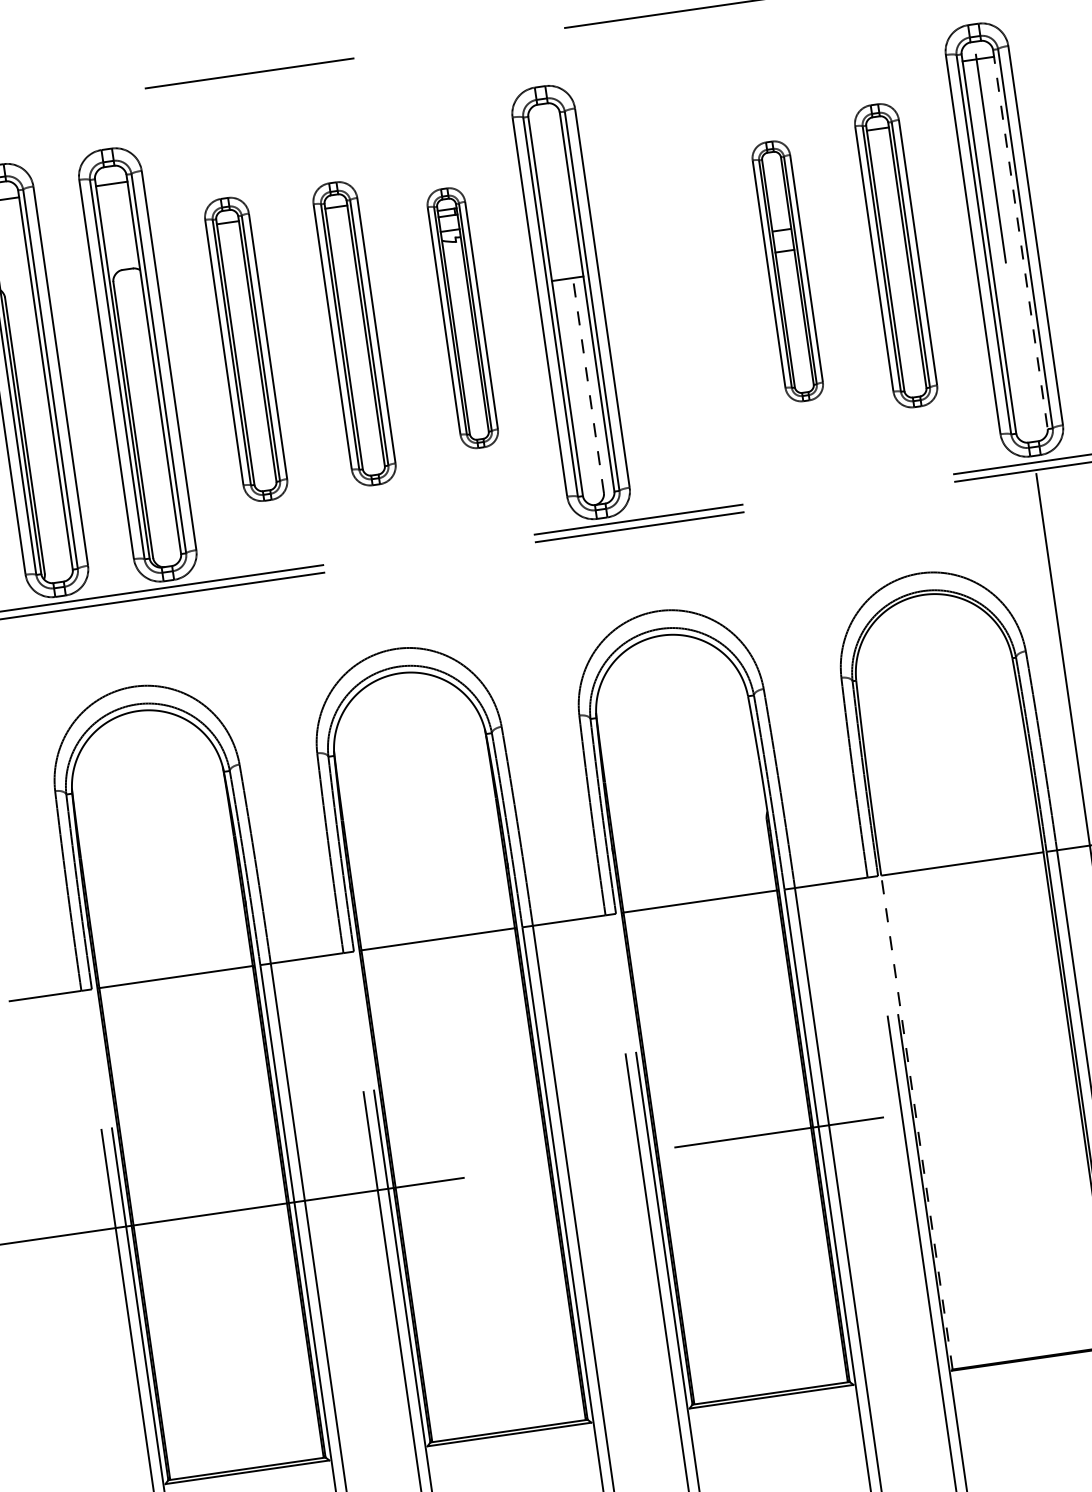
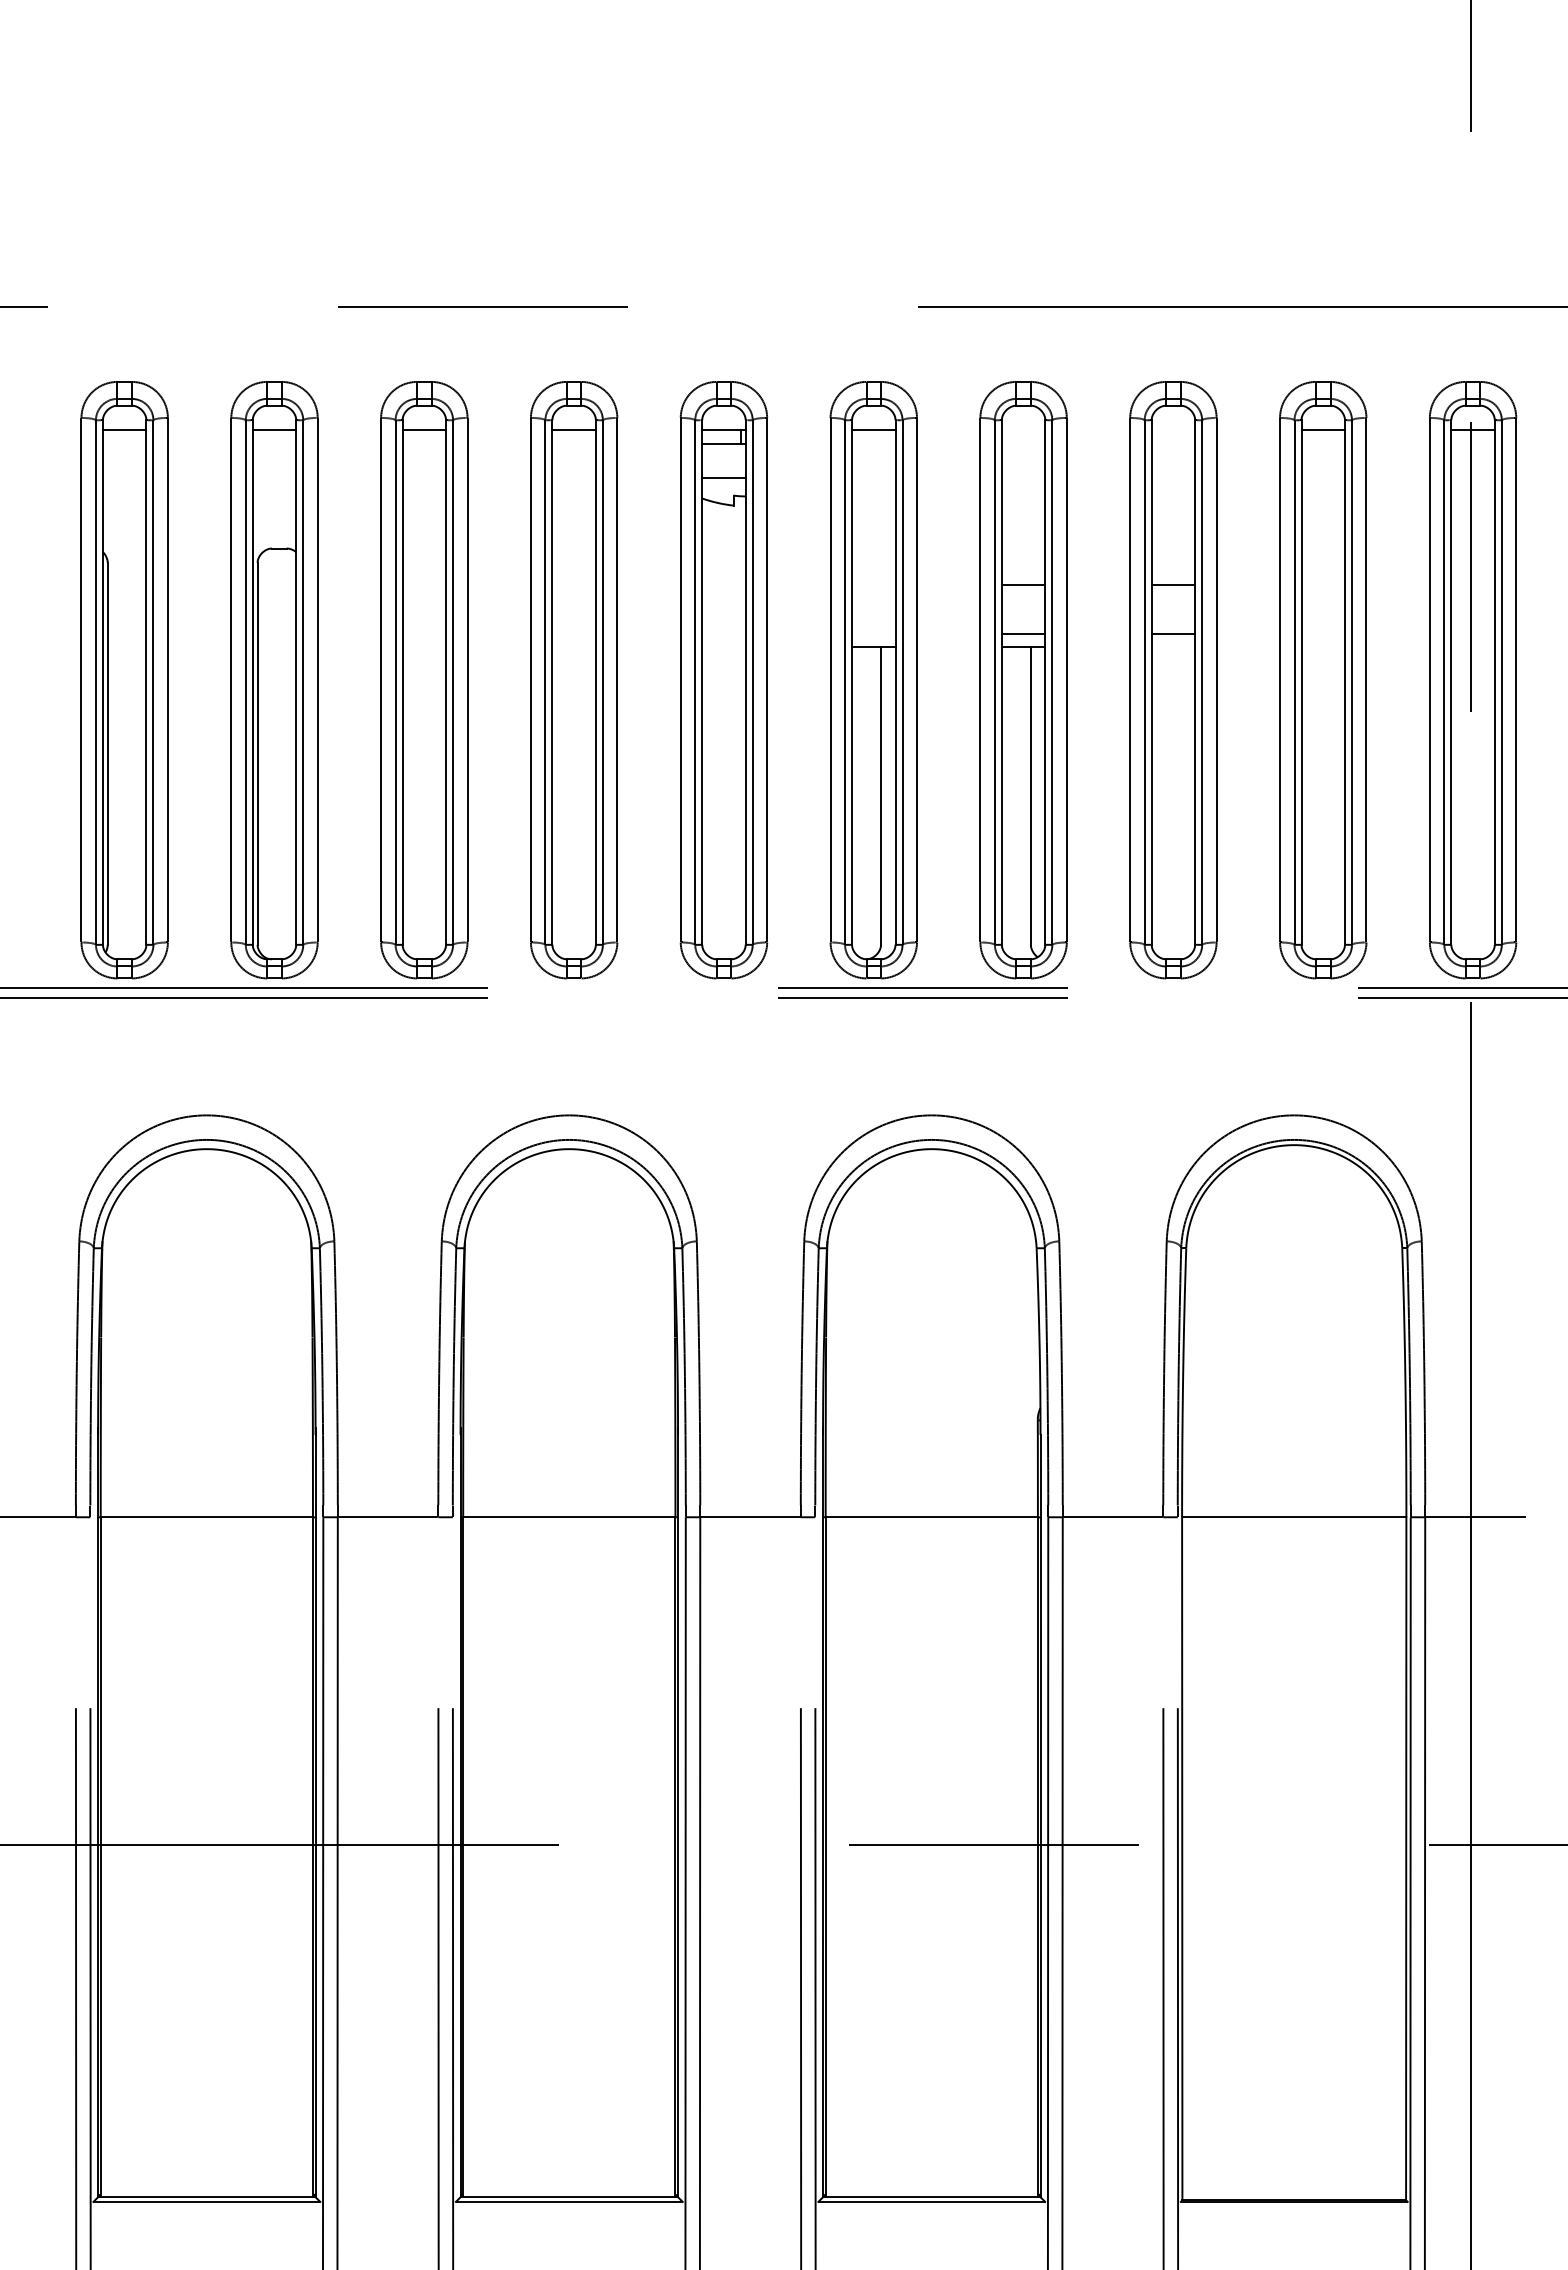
line: (544, 121) -> (873, 429), added
line: (1020, 240) -> (1494, 683), dashed -> solid
part: (896, 255) -> (1323, 680), size x1.43
part: (787, 271) -> (1173, 680), size x1.67
part: (679, 287) -> (1023, 680), added
part: (462, 318) -> (723, 680), size x1.67
part: (354, 333) -> (574, 680), size x1.43
part: (246, 349) -> (424, 680), size x1.43
line: (588, 385) -> (881, 796), dashed -> solid
line: (917, 1122) -> (1182, 1858), dashed -> solid

